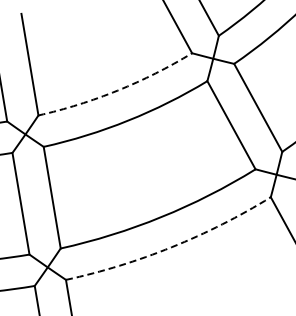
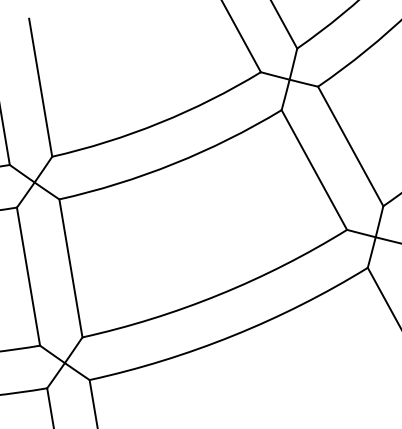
arc: (117, 90) -> (159, 122), dashed -> solid
arc: (171, 247) -> (232, 336), dashed -> solid

